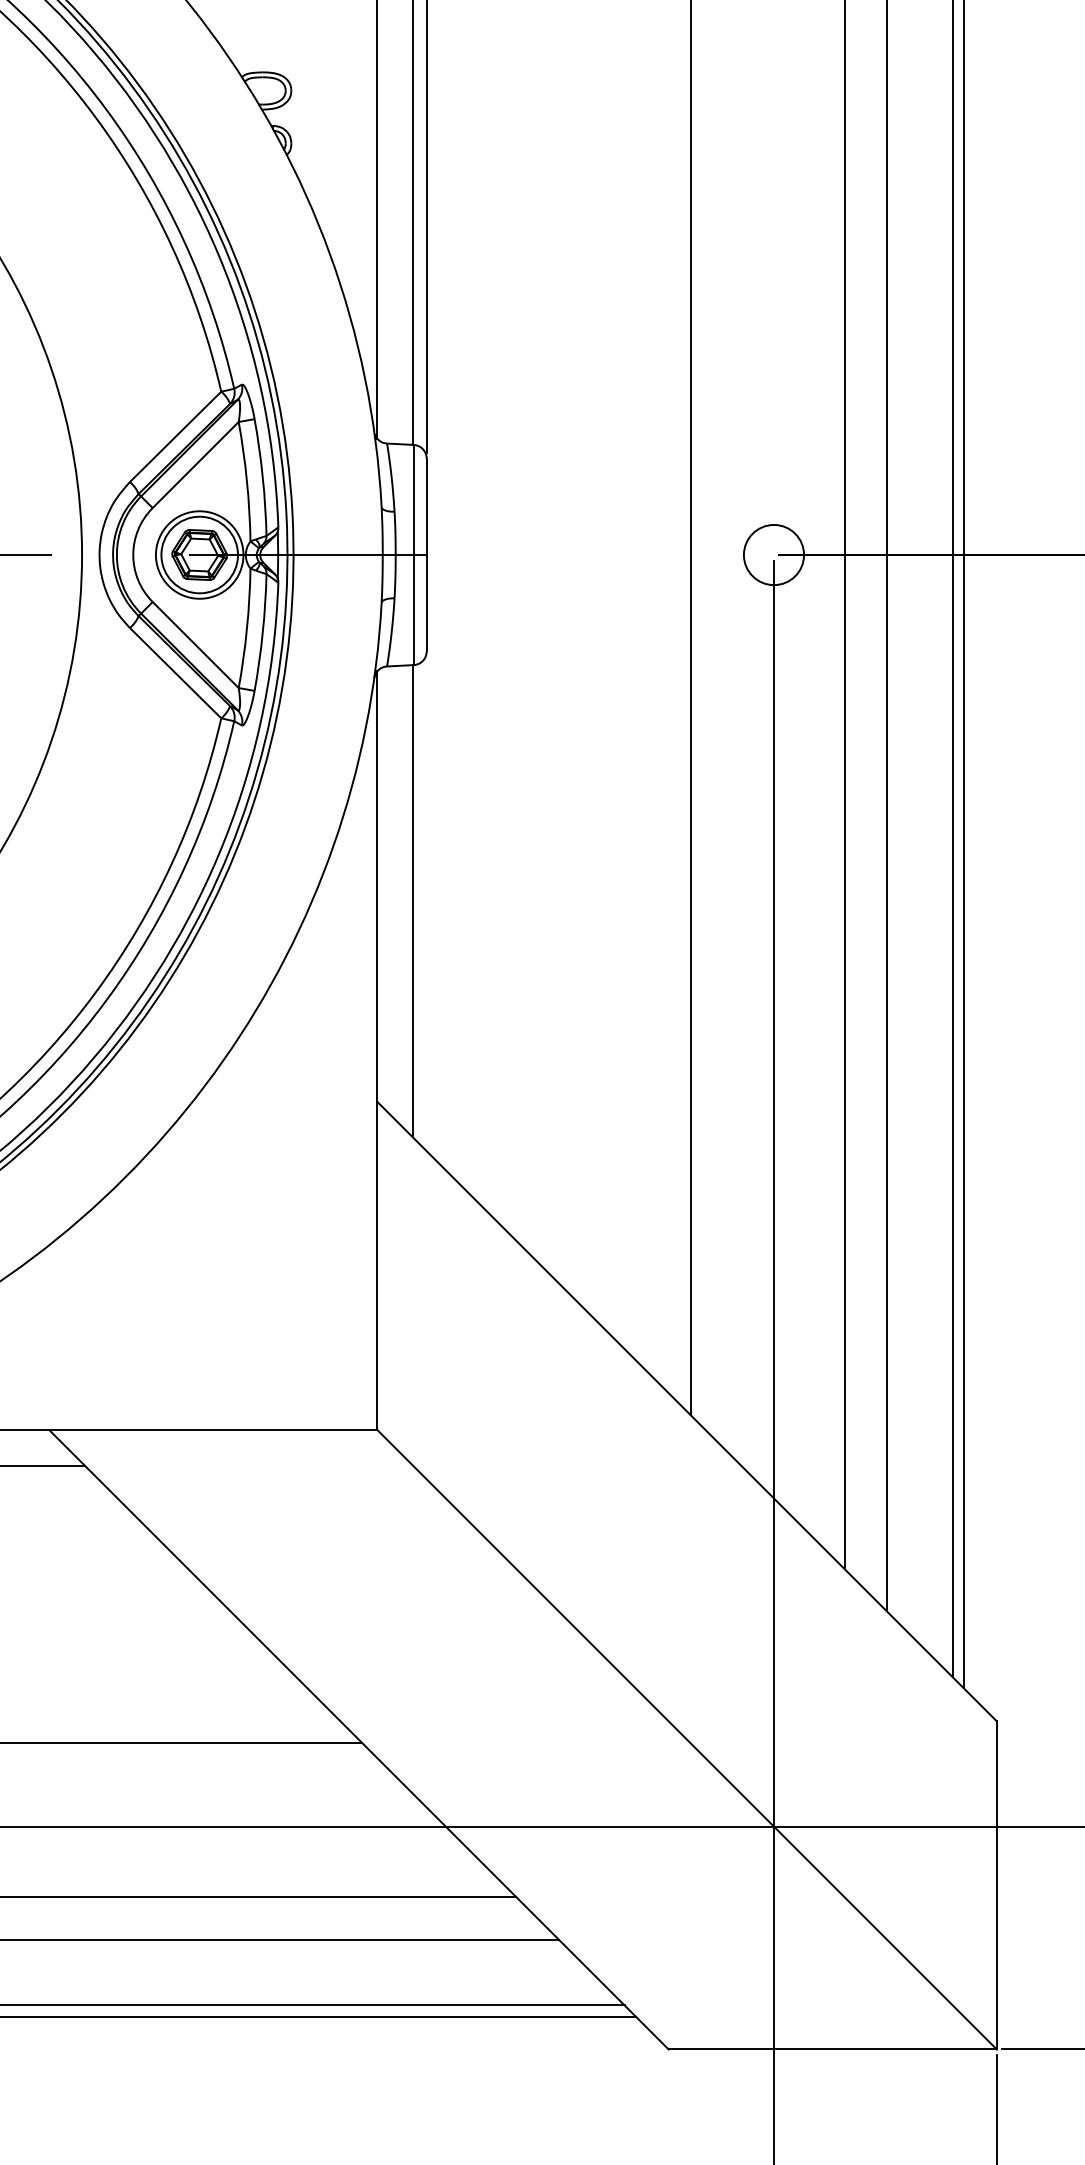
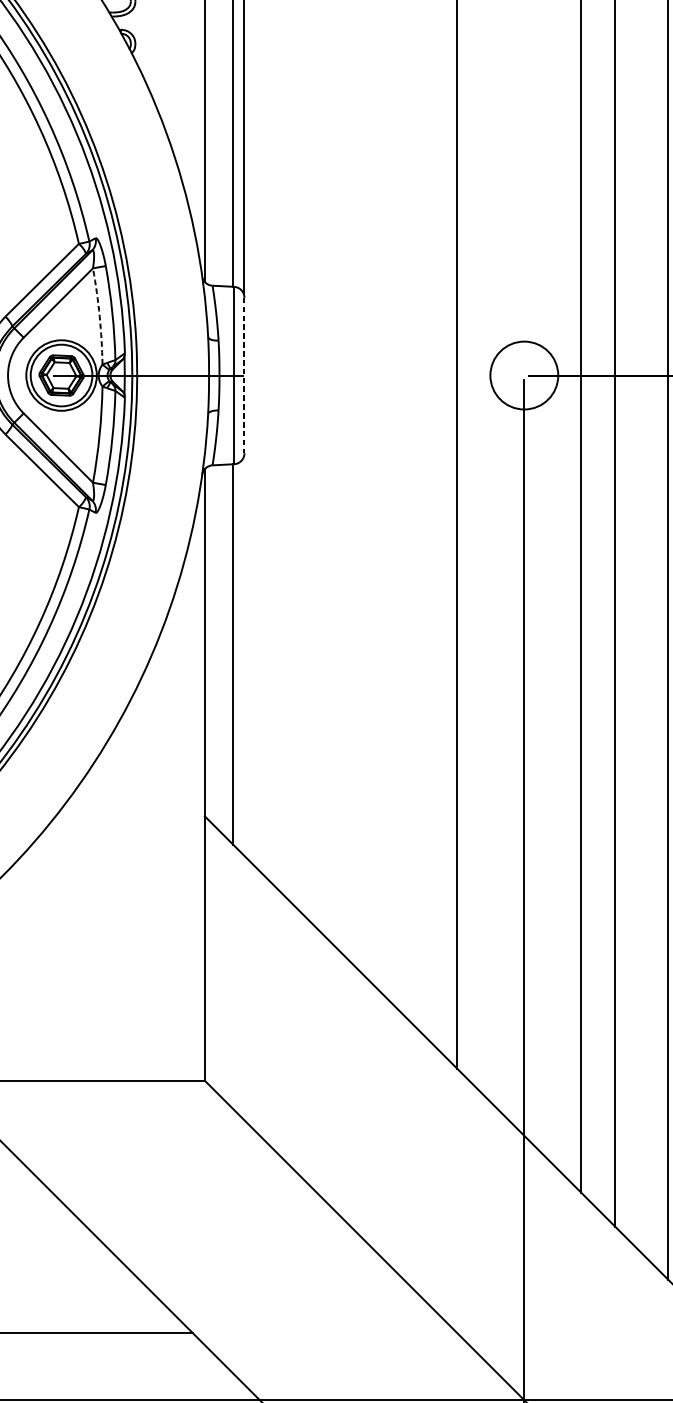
arc: (247, 481) -> (100, 316), solid -> dashed
circle: (773, 554) -> (523, 375), size x1.4
line: (426, 555) -> (244, 375), solid -> dashed

